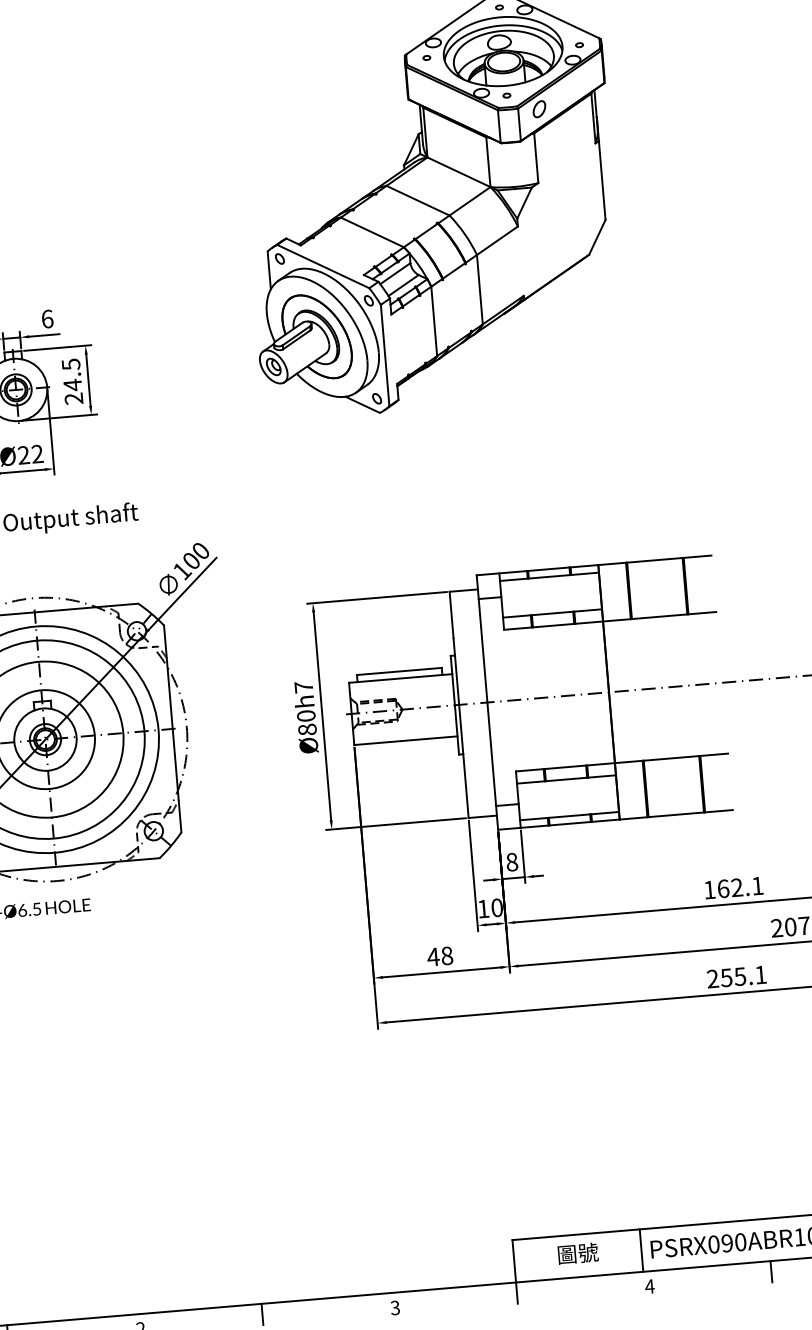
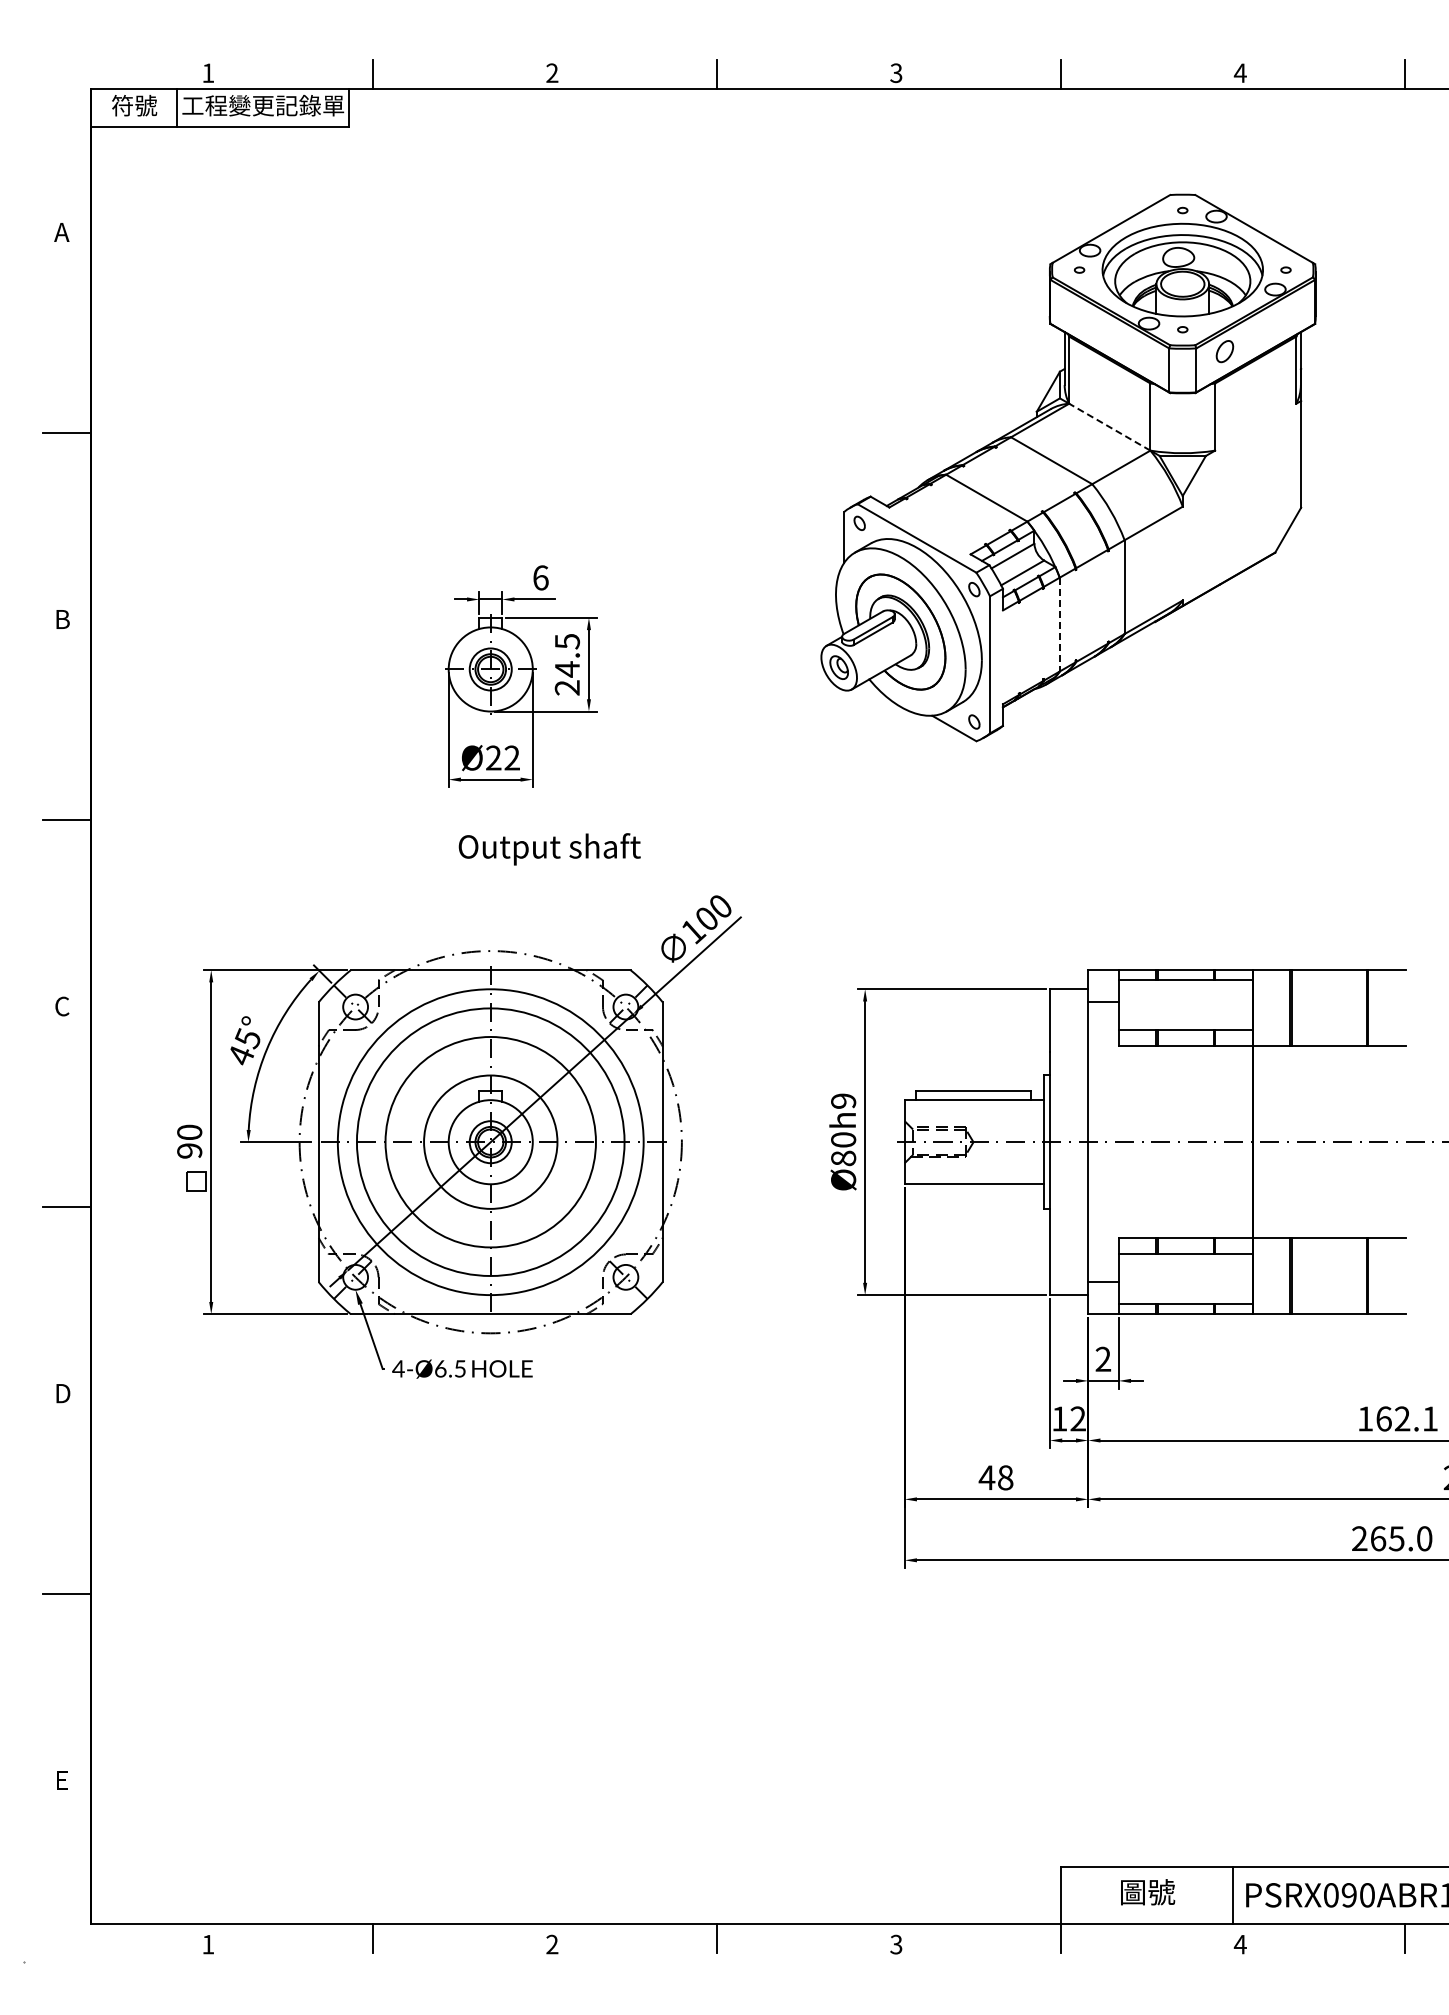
line: (458, 172) -> (1109, 427), solid -> dashed
line: (434, 321) -> (1059, 624), solid -> dashed
text: (303, 686) -> (843, 1100), Ø80h7 -> Ø80h9
text: (512, 861) -> (1103, 1358), 8 -> 2
text: (496, 907) -> (1077, 1418), 10 -> 12
text: (743, 976) -> (1401, 1538), 255.1 -> 265.0

